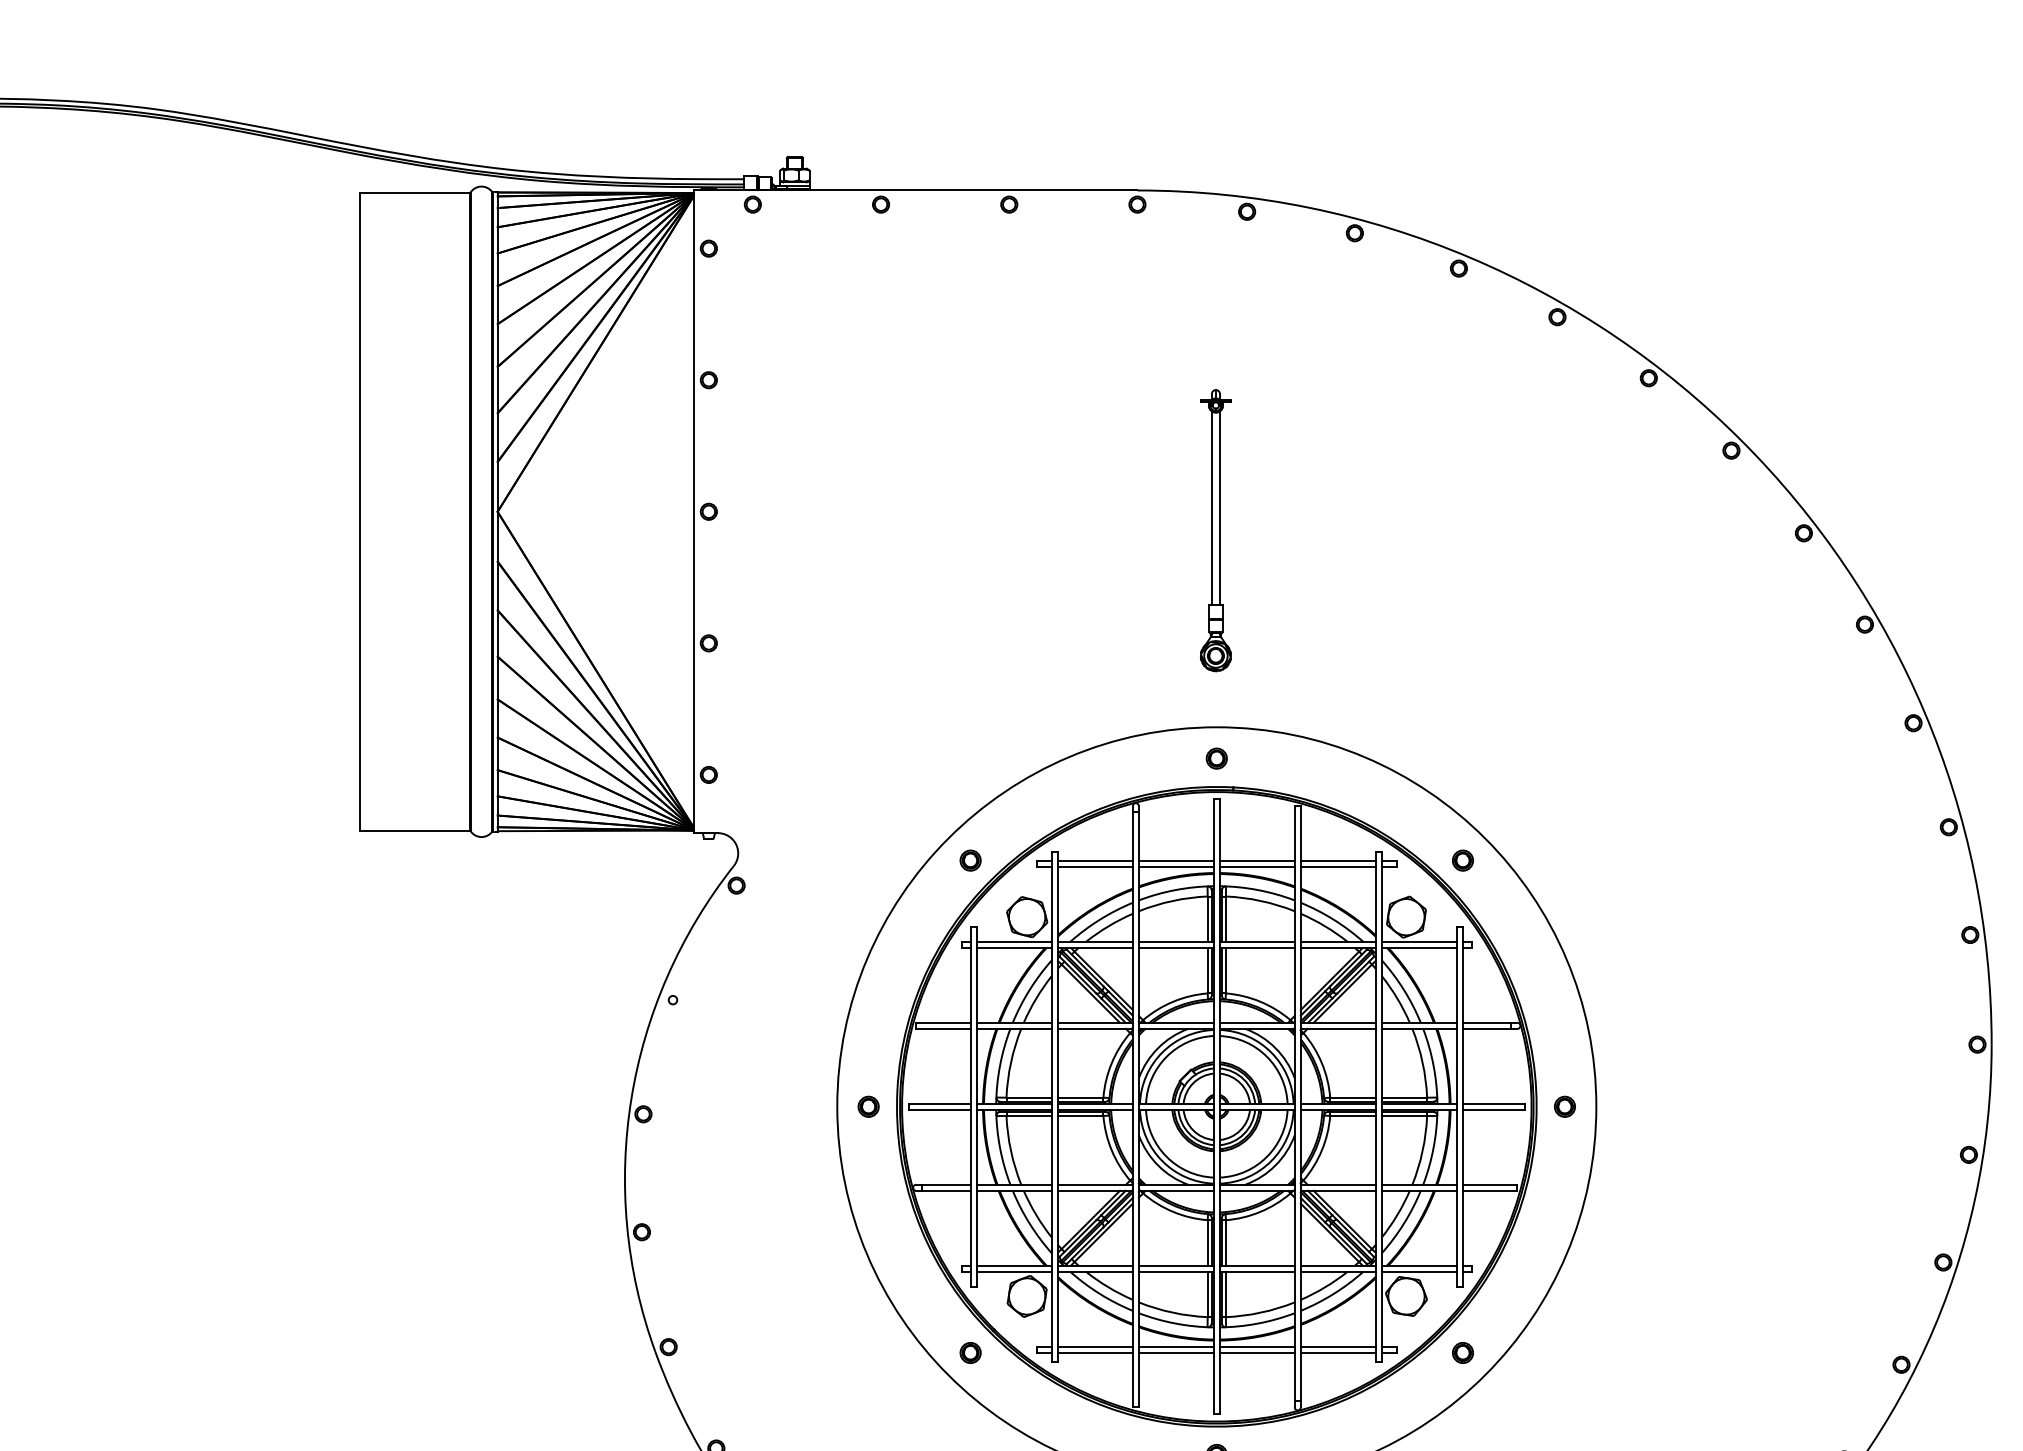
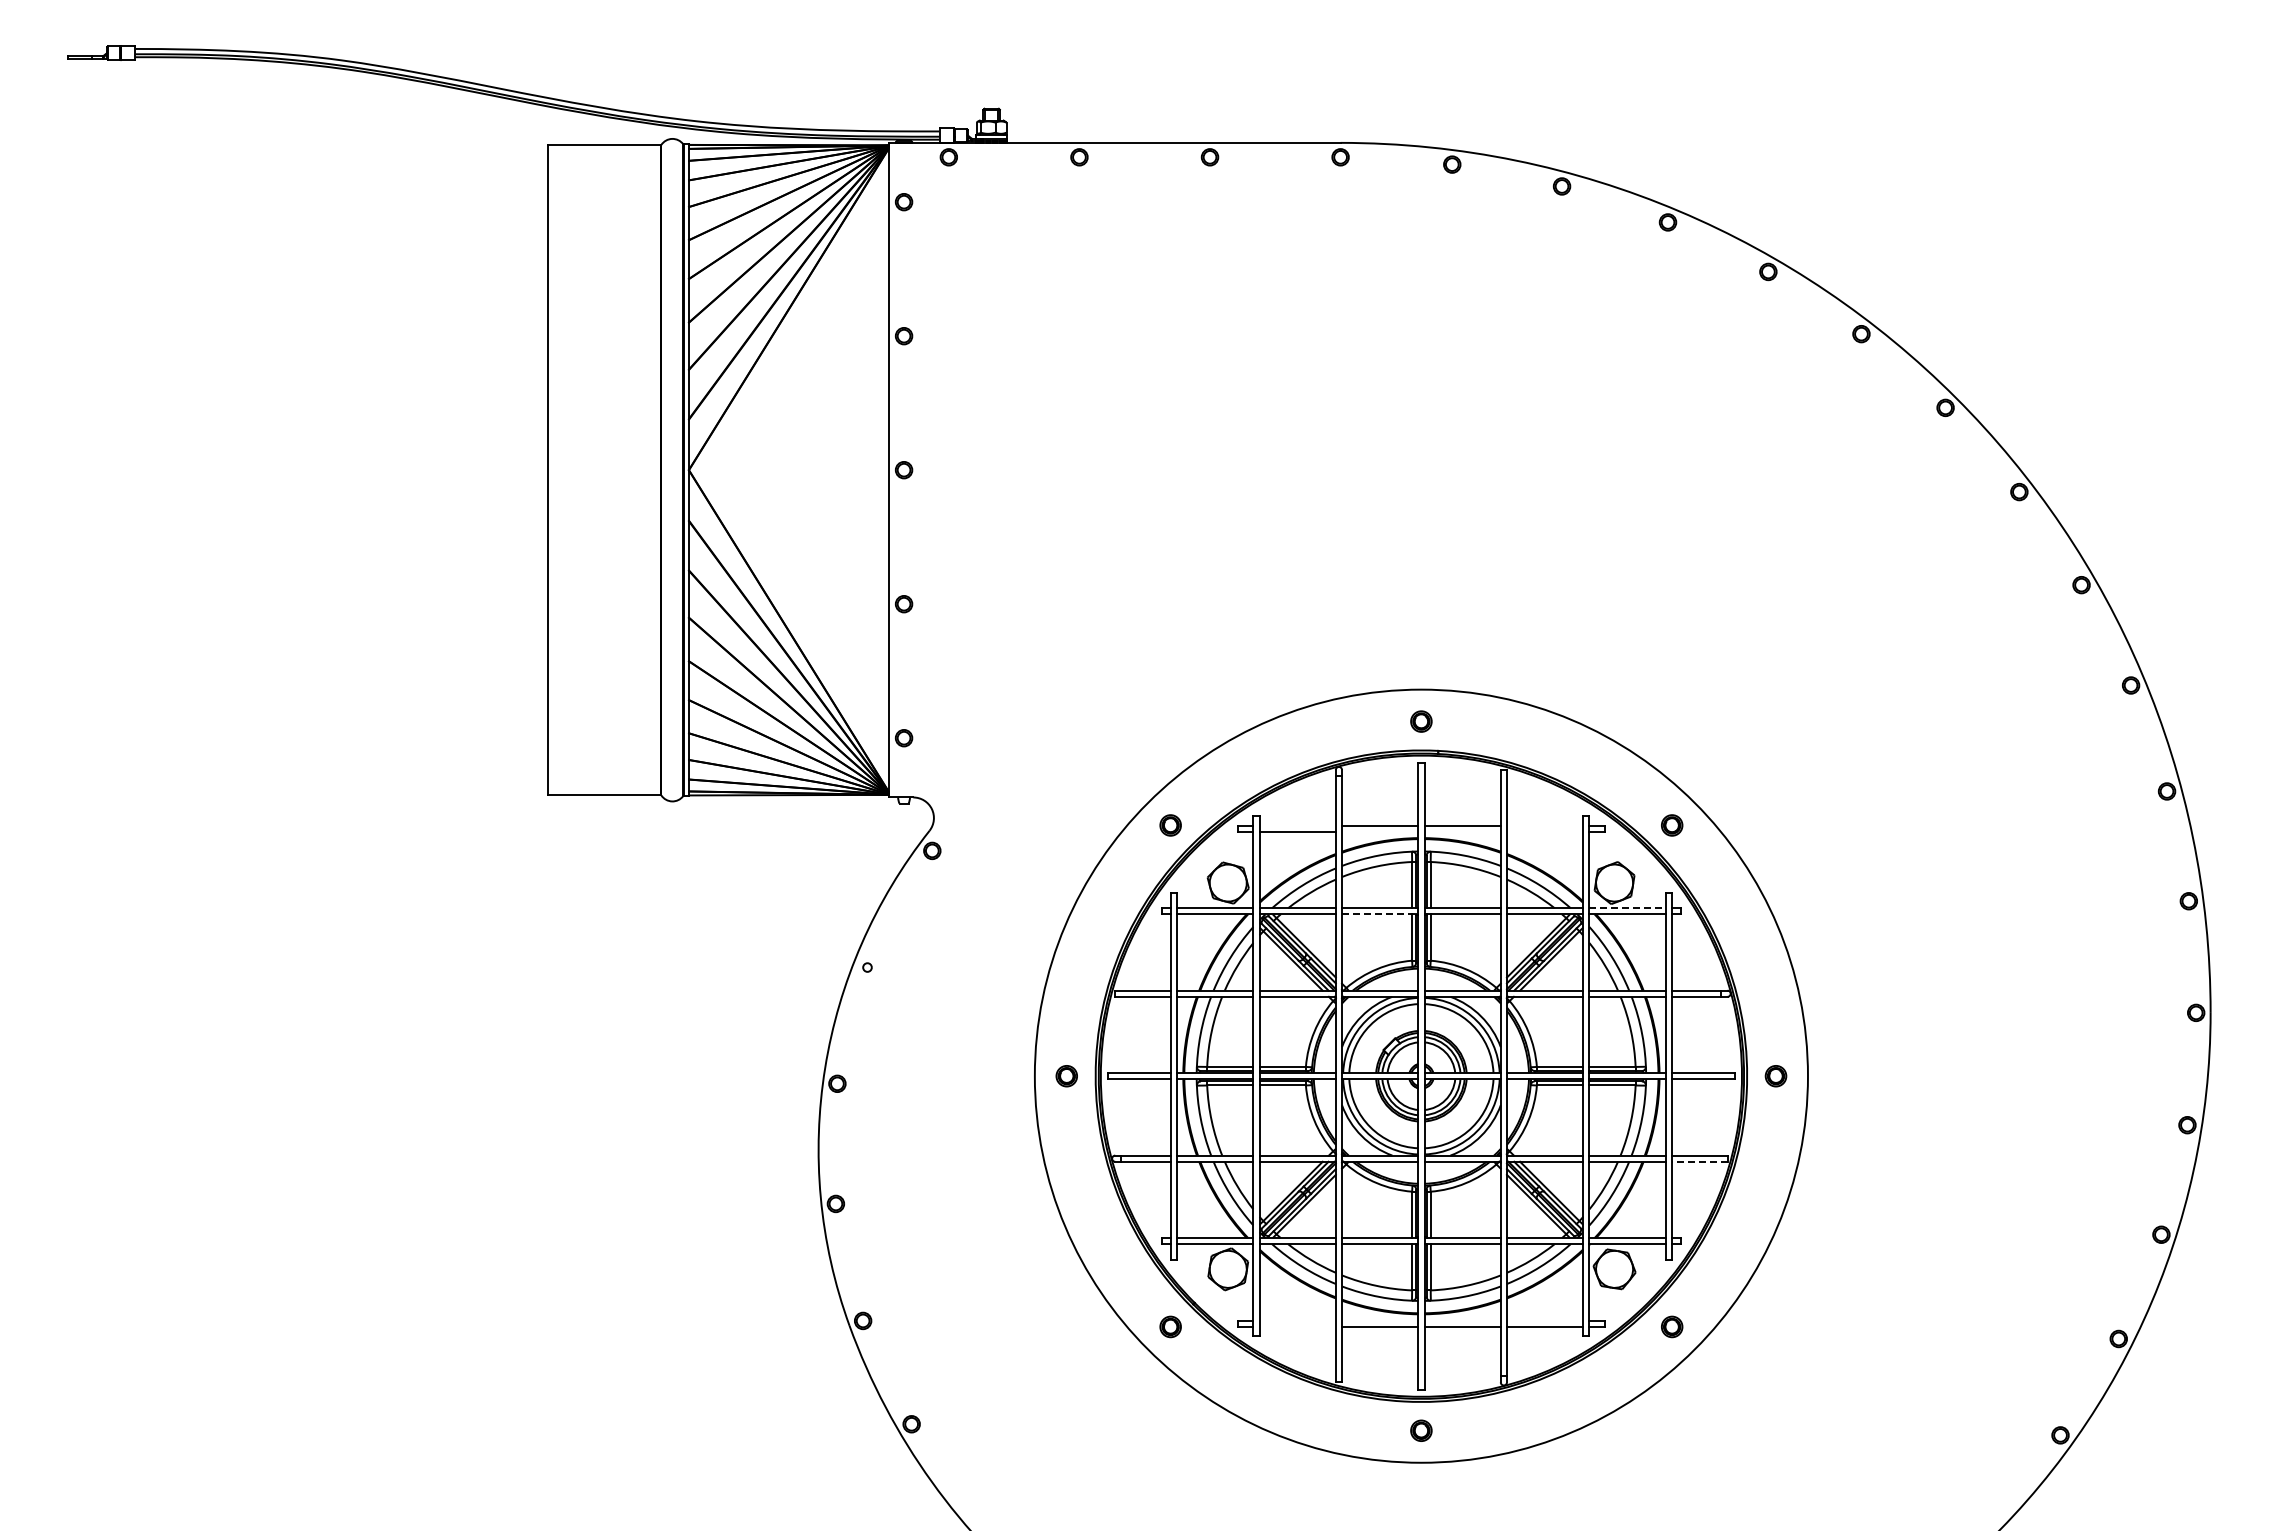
part: (1215, 530) -> (1420, 489), removed
line: (1095, 860) -> (1297, 825), removed
line: (1337, 860) -> (1544, 825), removed
line: (1176, 866) -> (1380, 831), removed
line: (1257, 866) -> (1462, 831), removed
line: (1337, 866) -> (1544, 831), removed
line: (1420, 942) -> (1628, 908), solid -> dashed
line: (1176, 948) -> (1380, 914), solid -> dashed
line: (1489, 1190) -> (1699, 1161), solid -> dashed
line: (1095, 1346) -> (1297, 1320), removed
line: (1176, 1346) -> (1380, 1320), removed
line: (1257, 1346) -> (1462, 1320), removed
line: (1337, 1346) -> (1544, 1320), removed
line: (1095, 1352) -> (1297, 1326), removed

